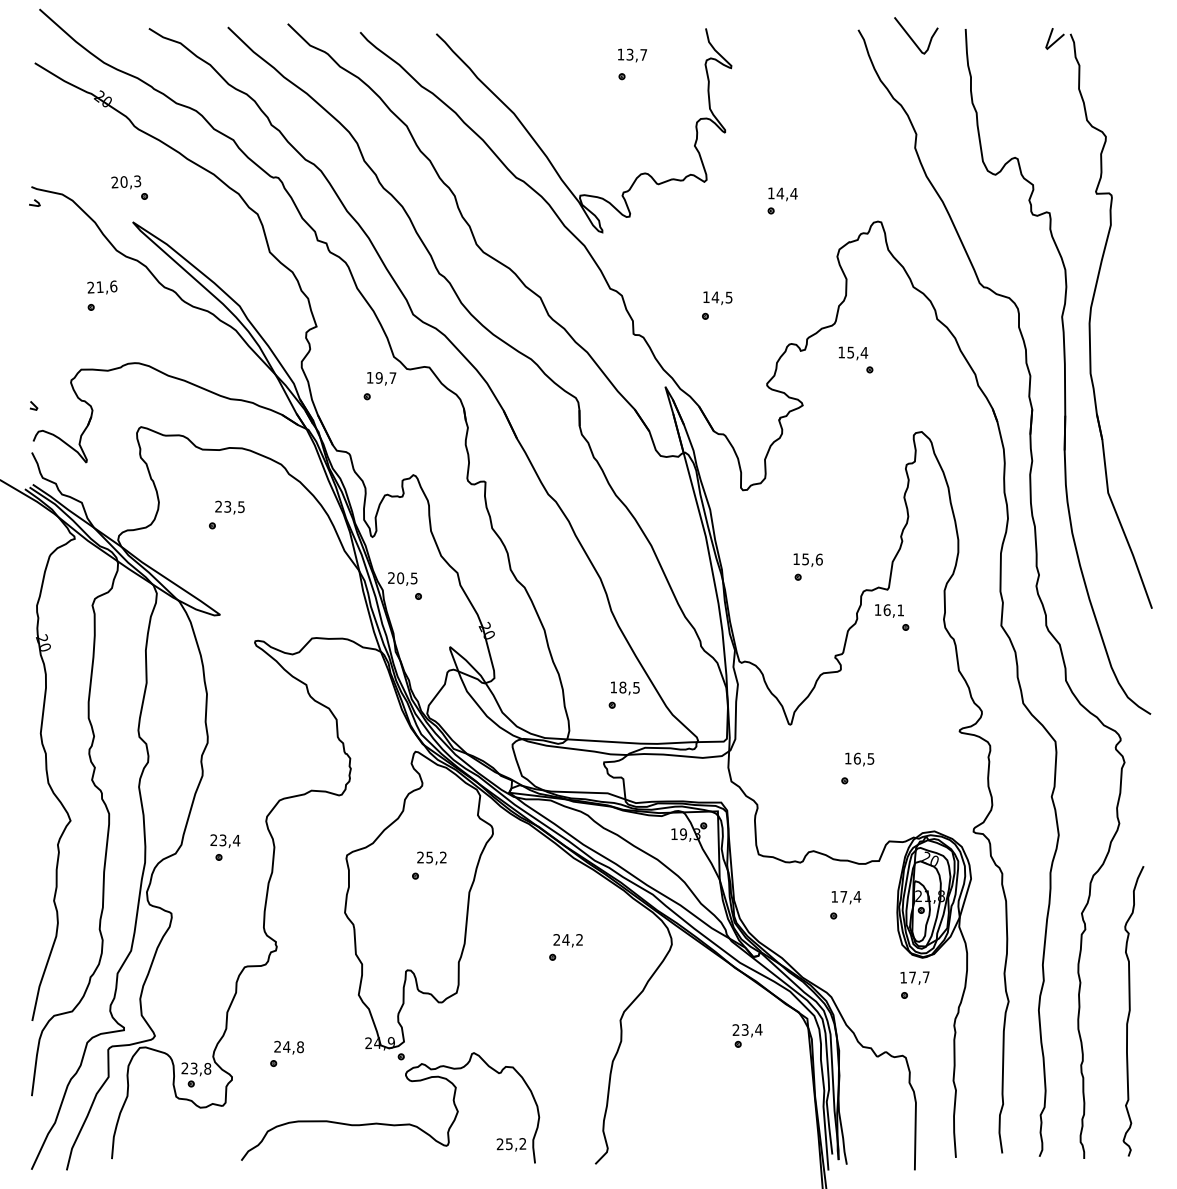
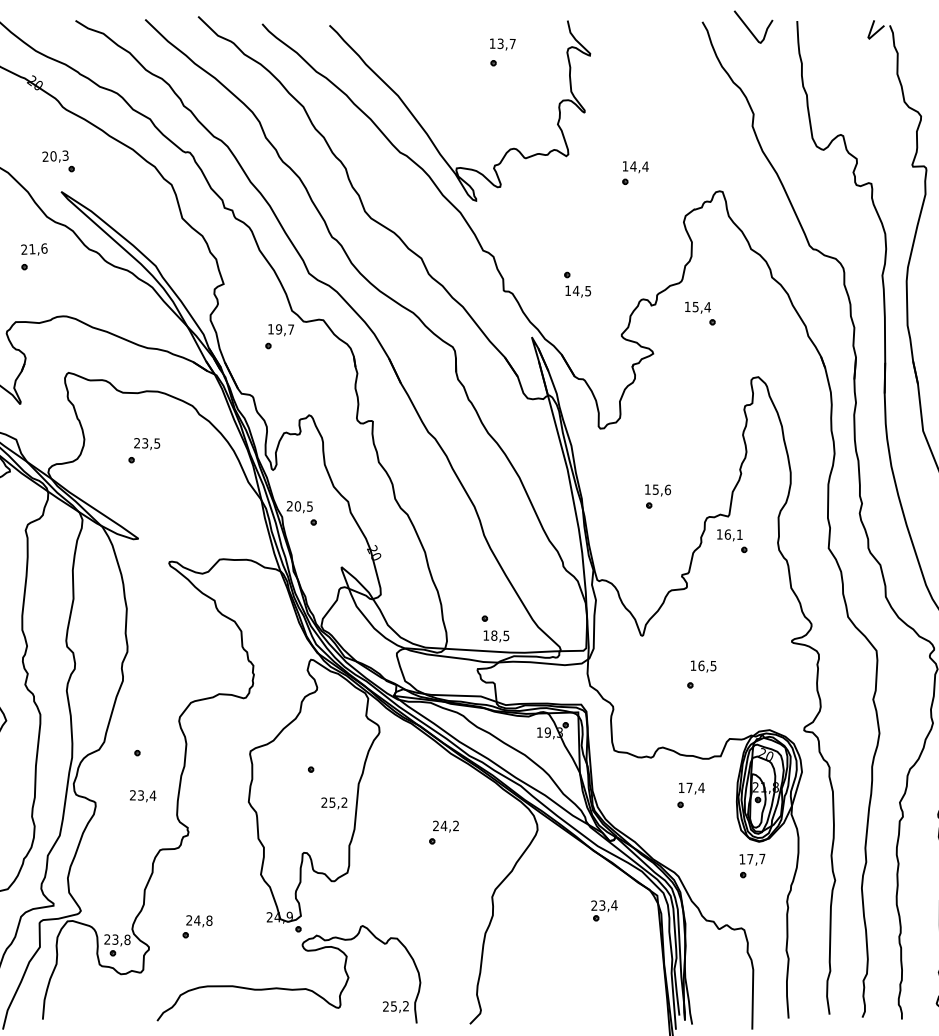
text: (717, 298) -> (577, 291), moved
text: (625, 688) -> (496, 636), moved
text: (225, 840) -> (143, 795), moved
text: (431, 857) -> (334, 802), moved

